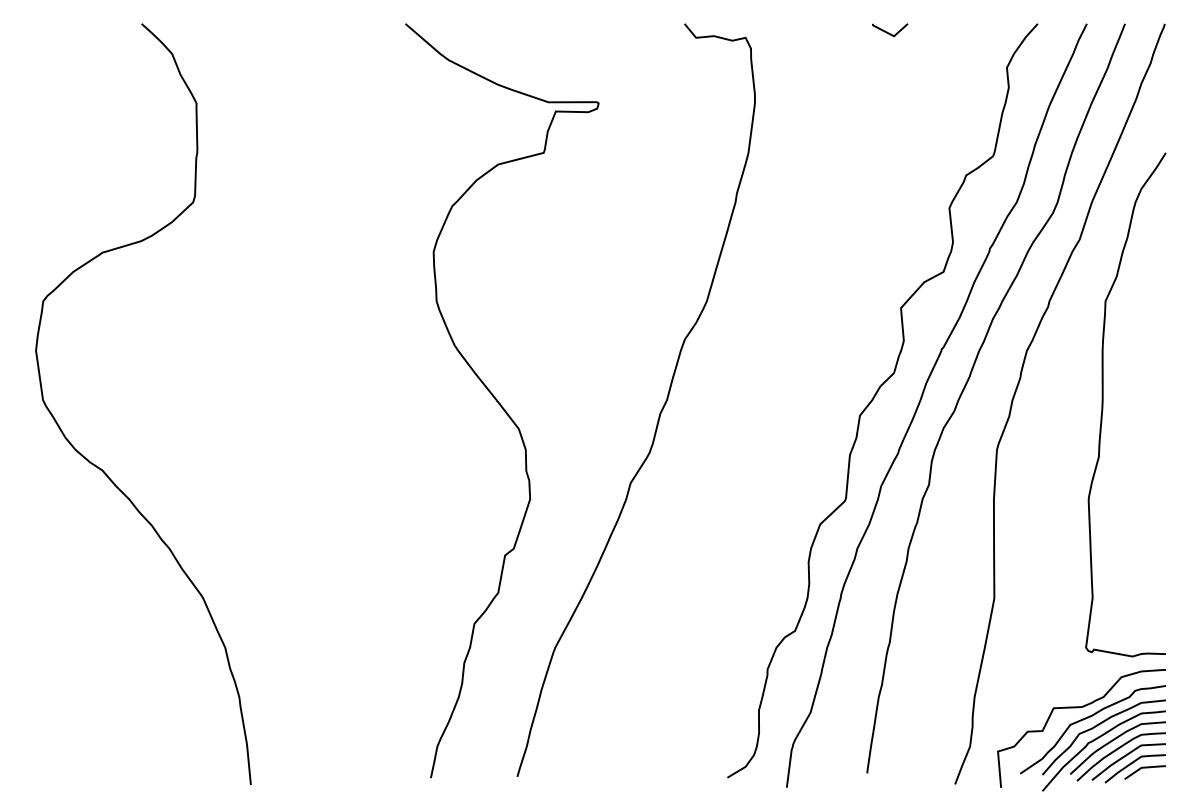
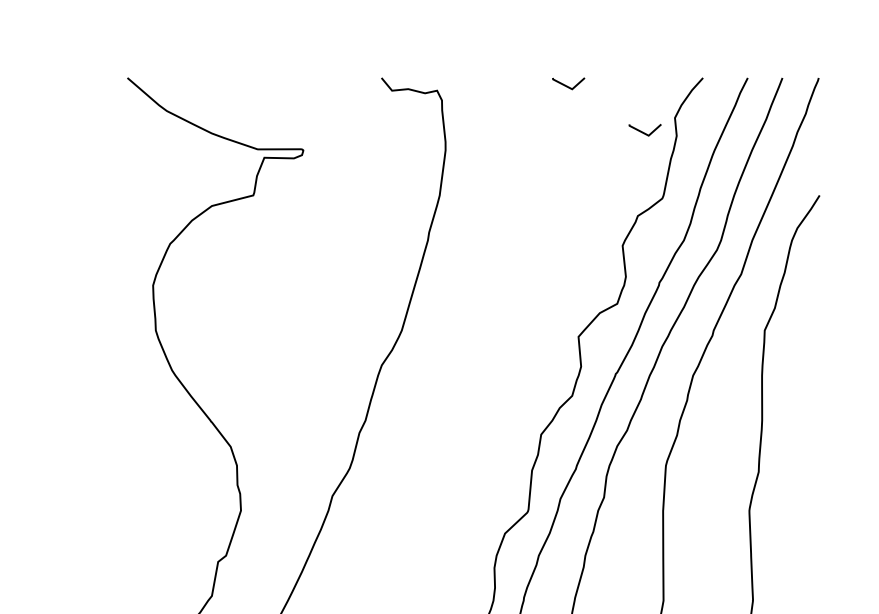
line: (973, 83) -> (644, 132), added

